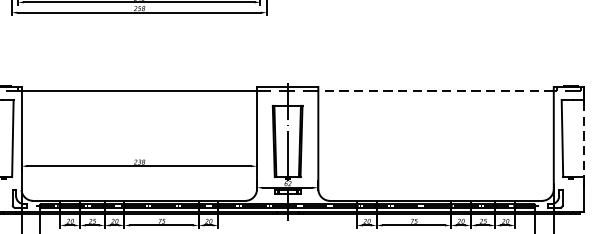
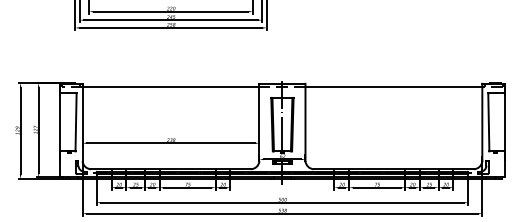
line: (435, 90) -> (393, 86), dashed -> solid
line: (584, 139) -> (505, 123), dashed -> solid

